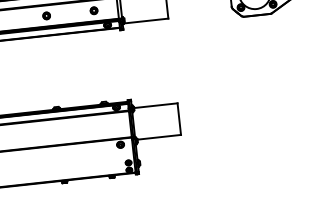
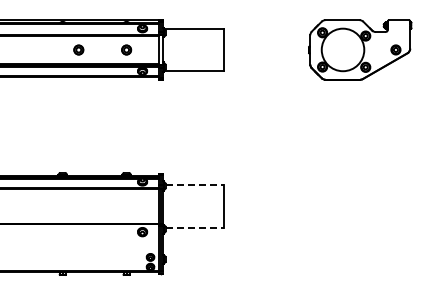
part: (46, 15) -> (78, 49), moved
line: (156, 105) -> (195, 185), solid -> dashed
line: (159, 137) -> (195, 227), solid -> dashed

